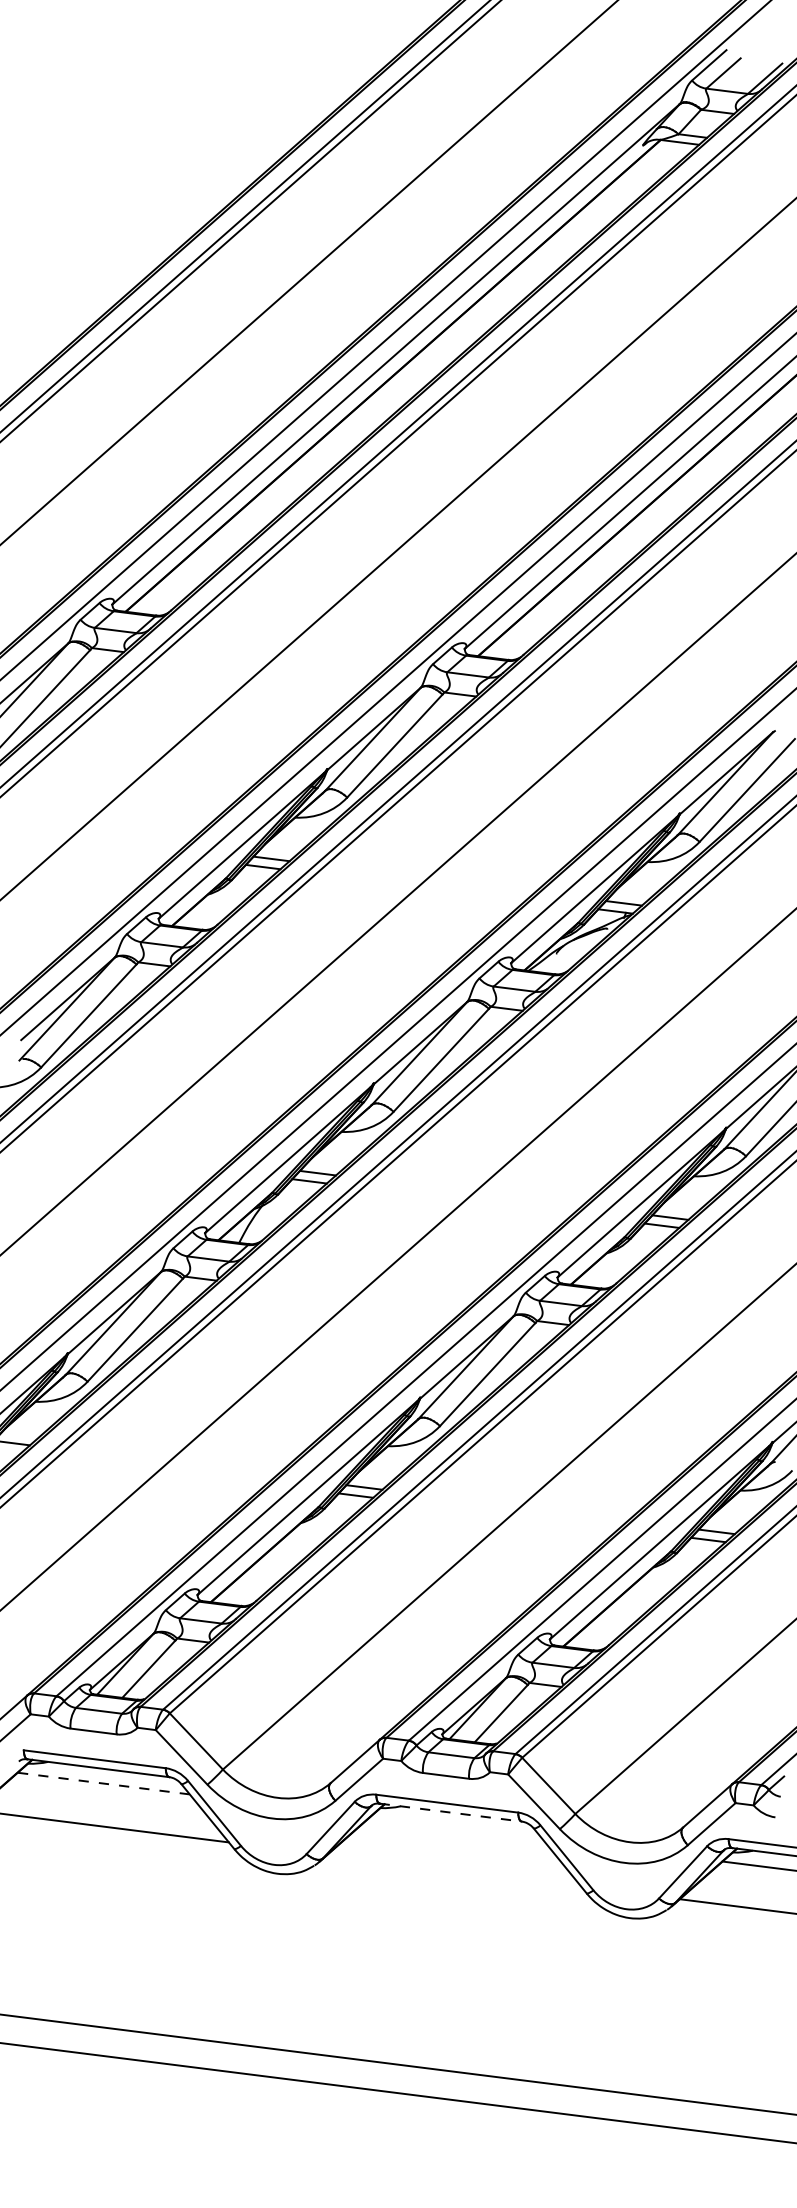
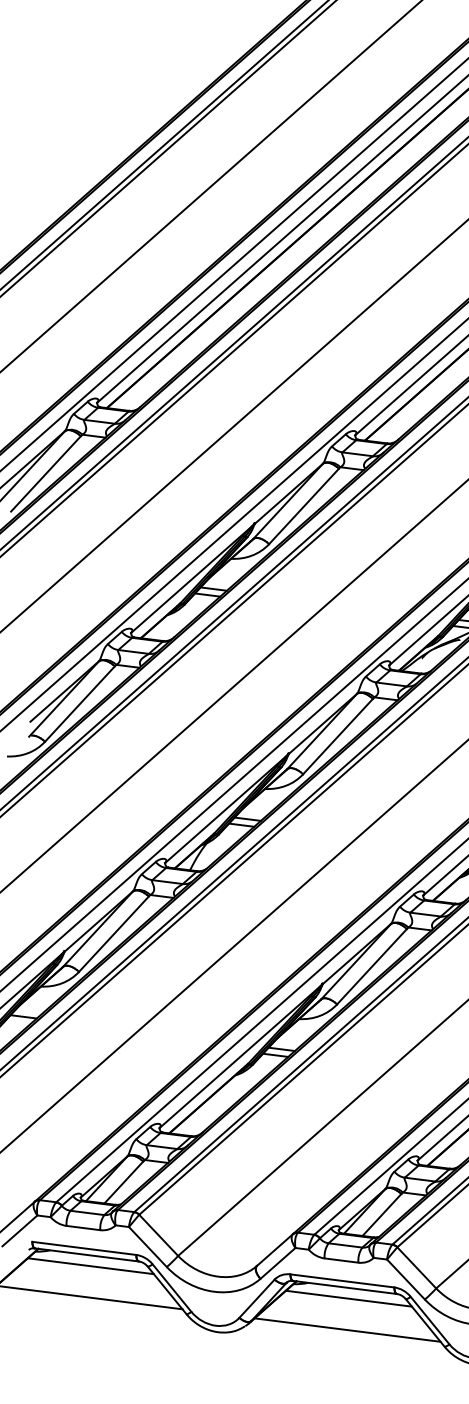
line: (103, 1783) -> (90, 1266), dashed -> solid
line: (450, 1812) -> (344, 1287), dashed -> solid
line: (456, 1827) -> (349, 1298), added
line: (454, 1870) -> (347, 1329), added

